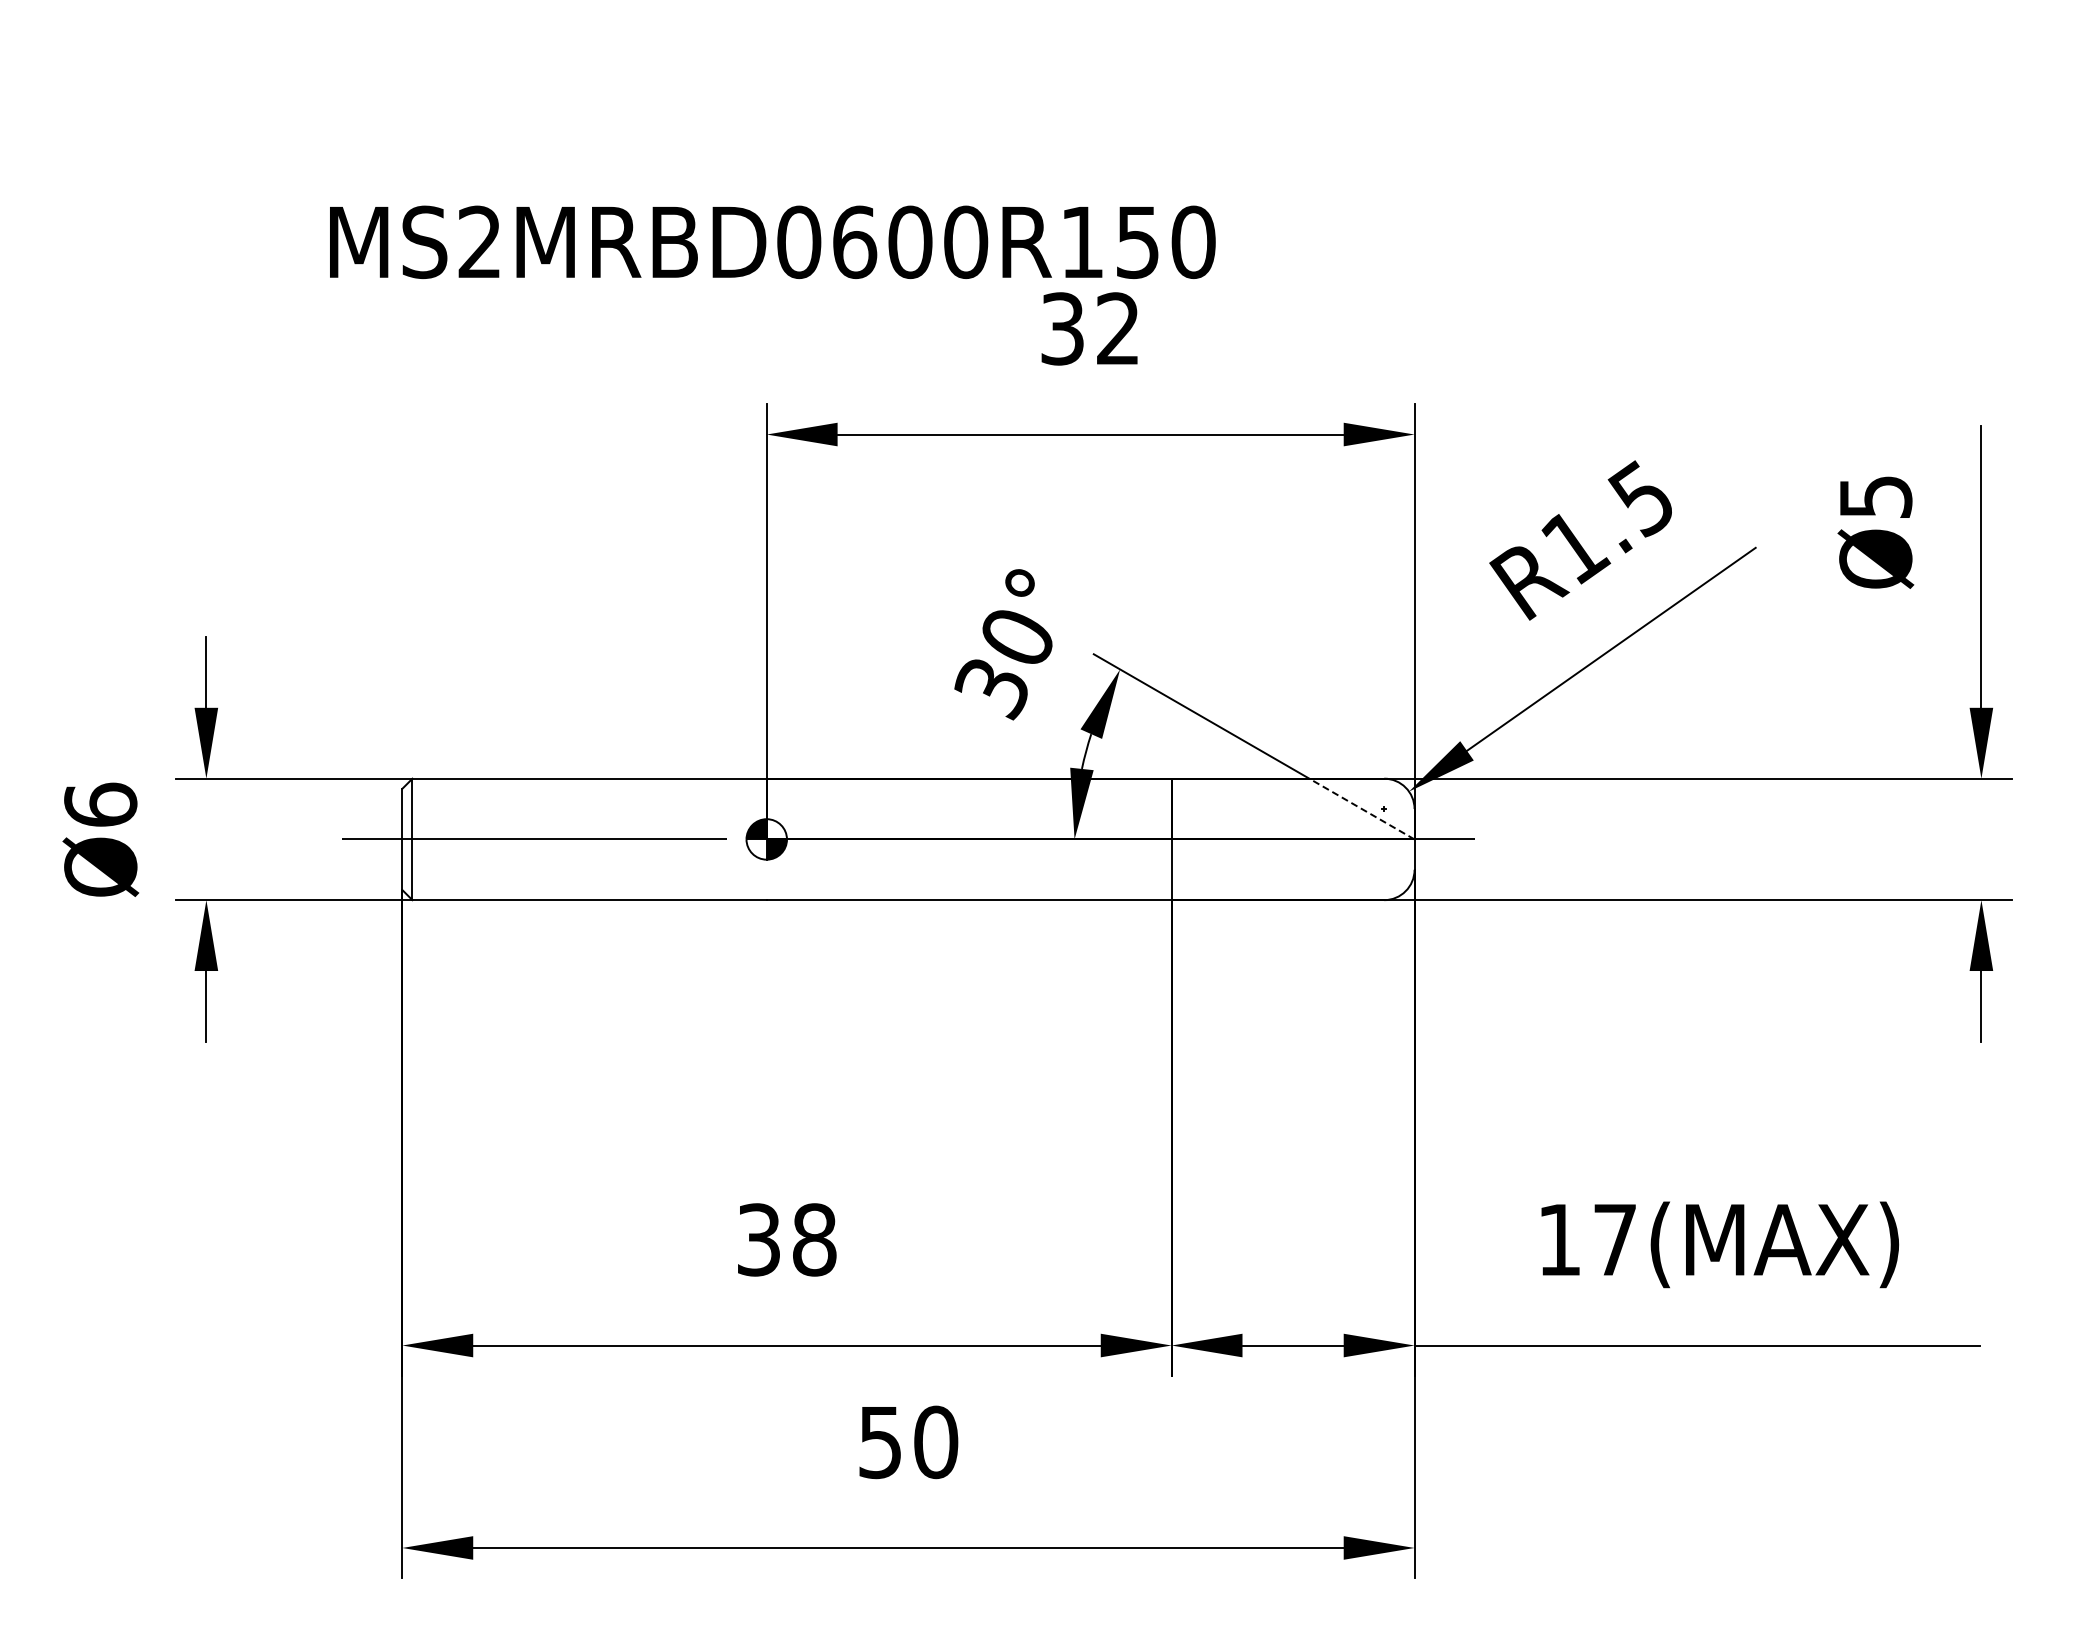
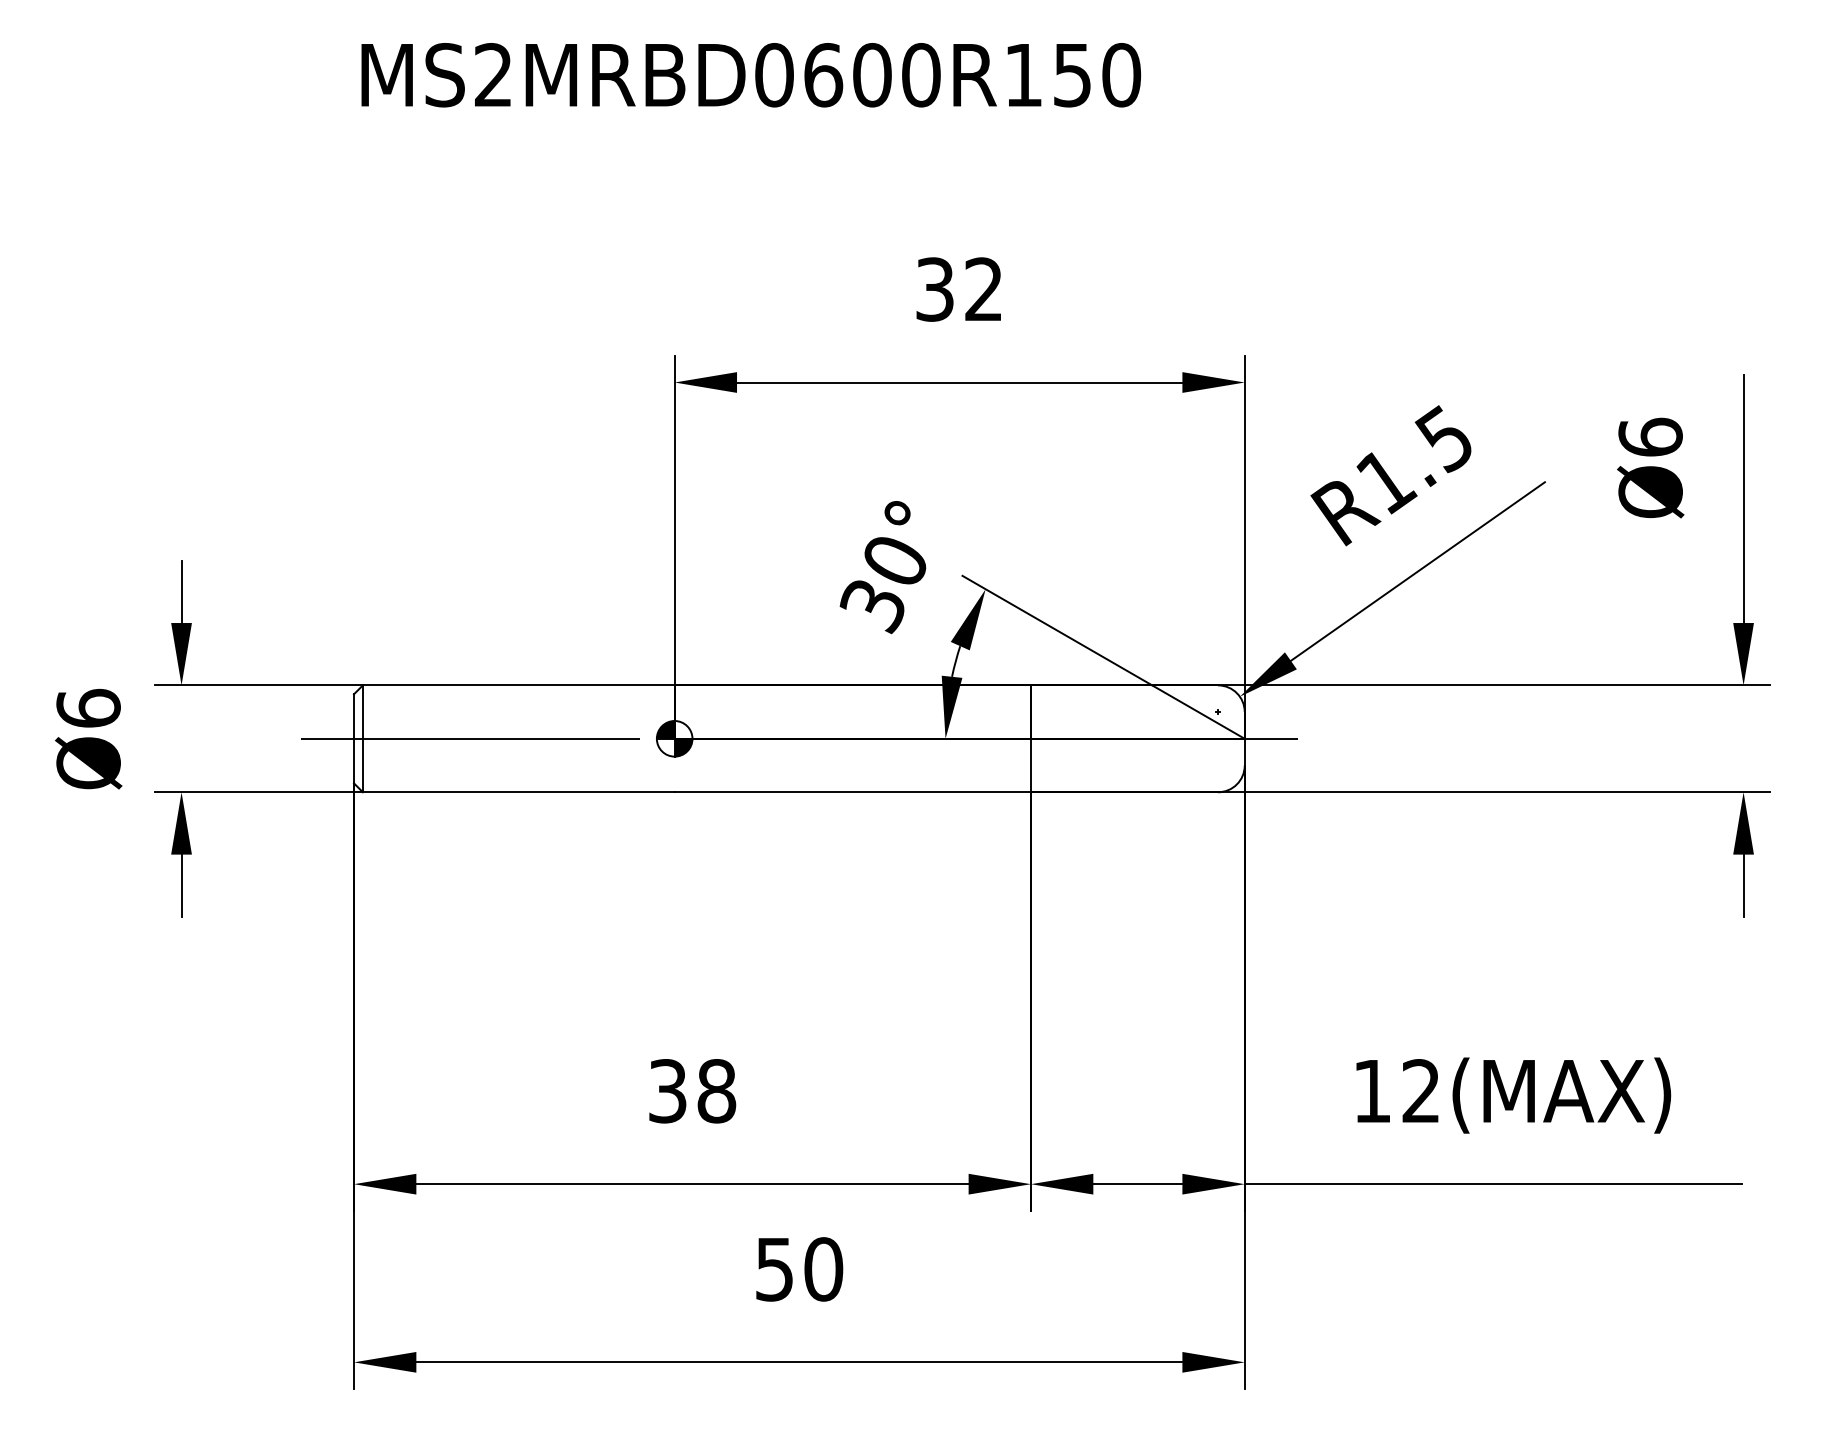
text: (772, 241) -> (751, 74), moved
text: (1875, 496) -> (1650, 437), Ø5 -> Ø6
line: (1361, 809) -> (1198, 712), dashed -> solid
text: (1614, 1239) -> (1420, 1090), 17(MAX) -> 12(MAX)

